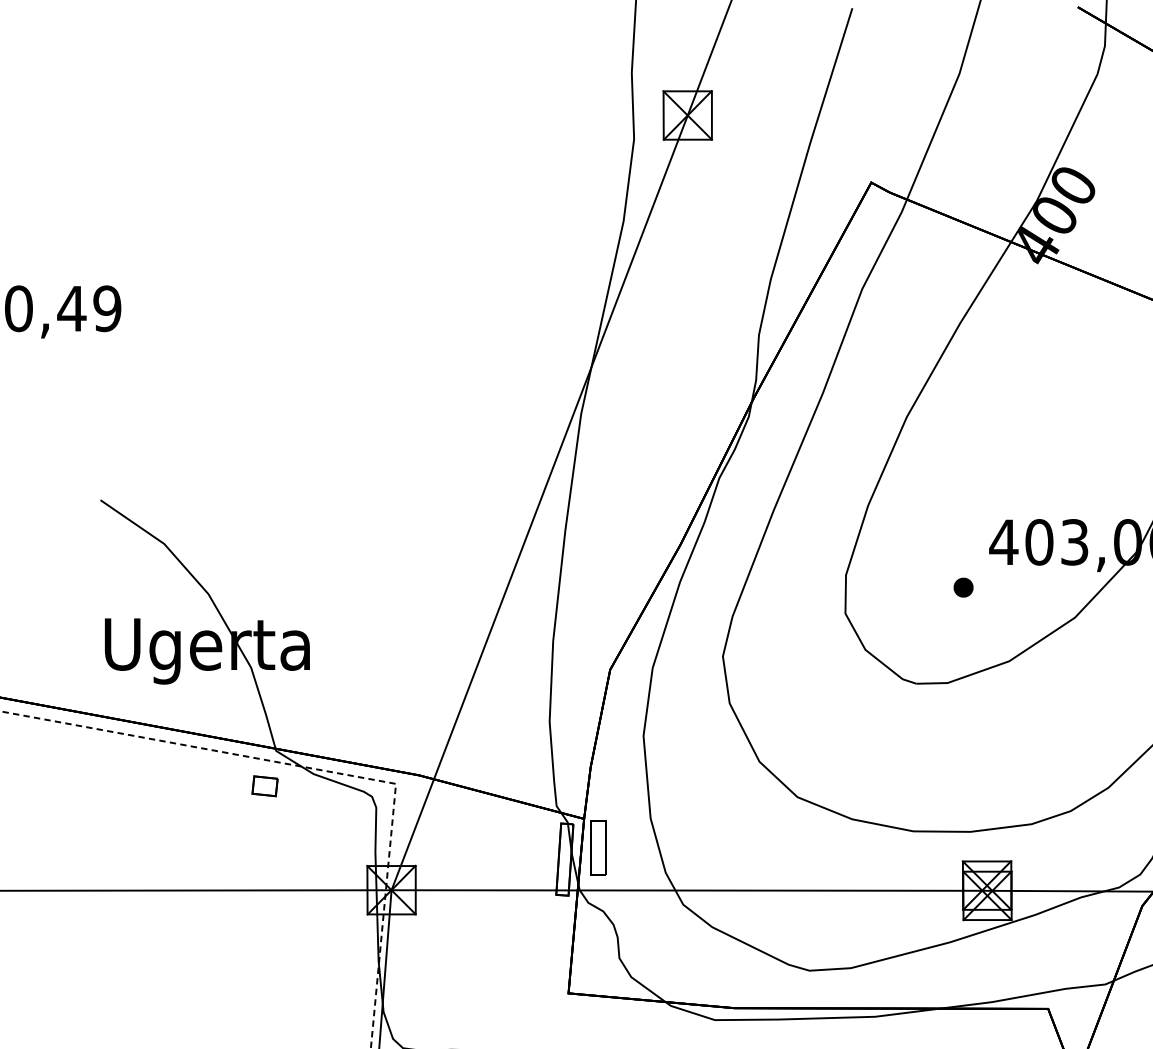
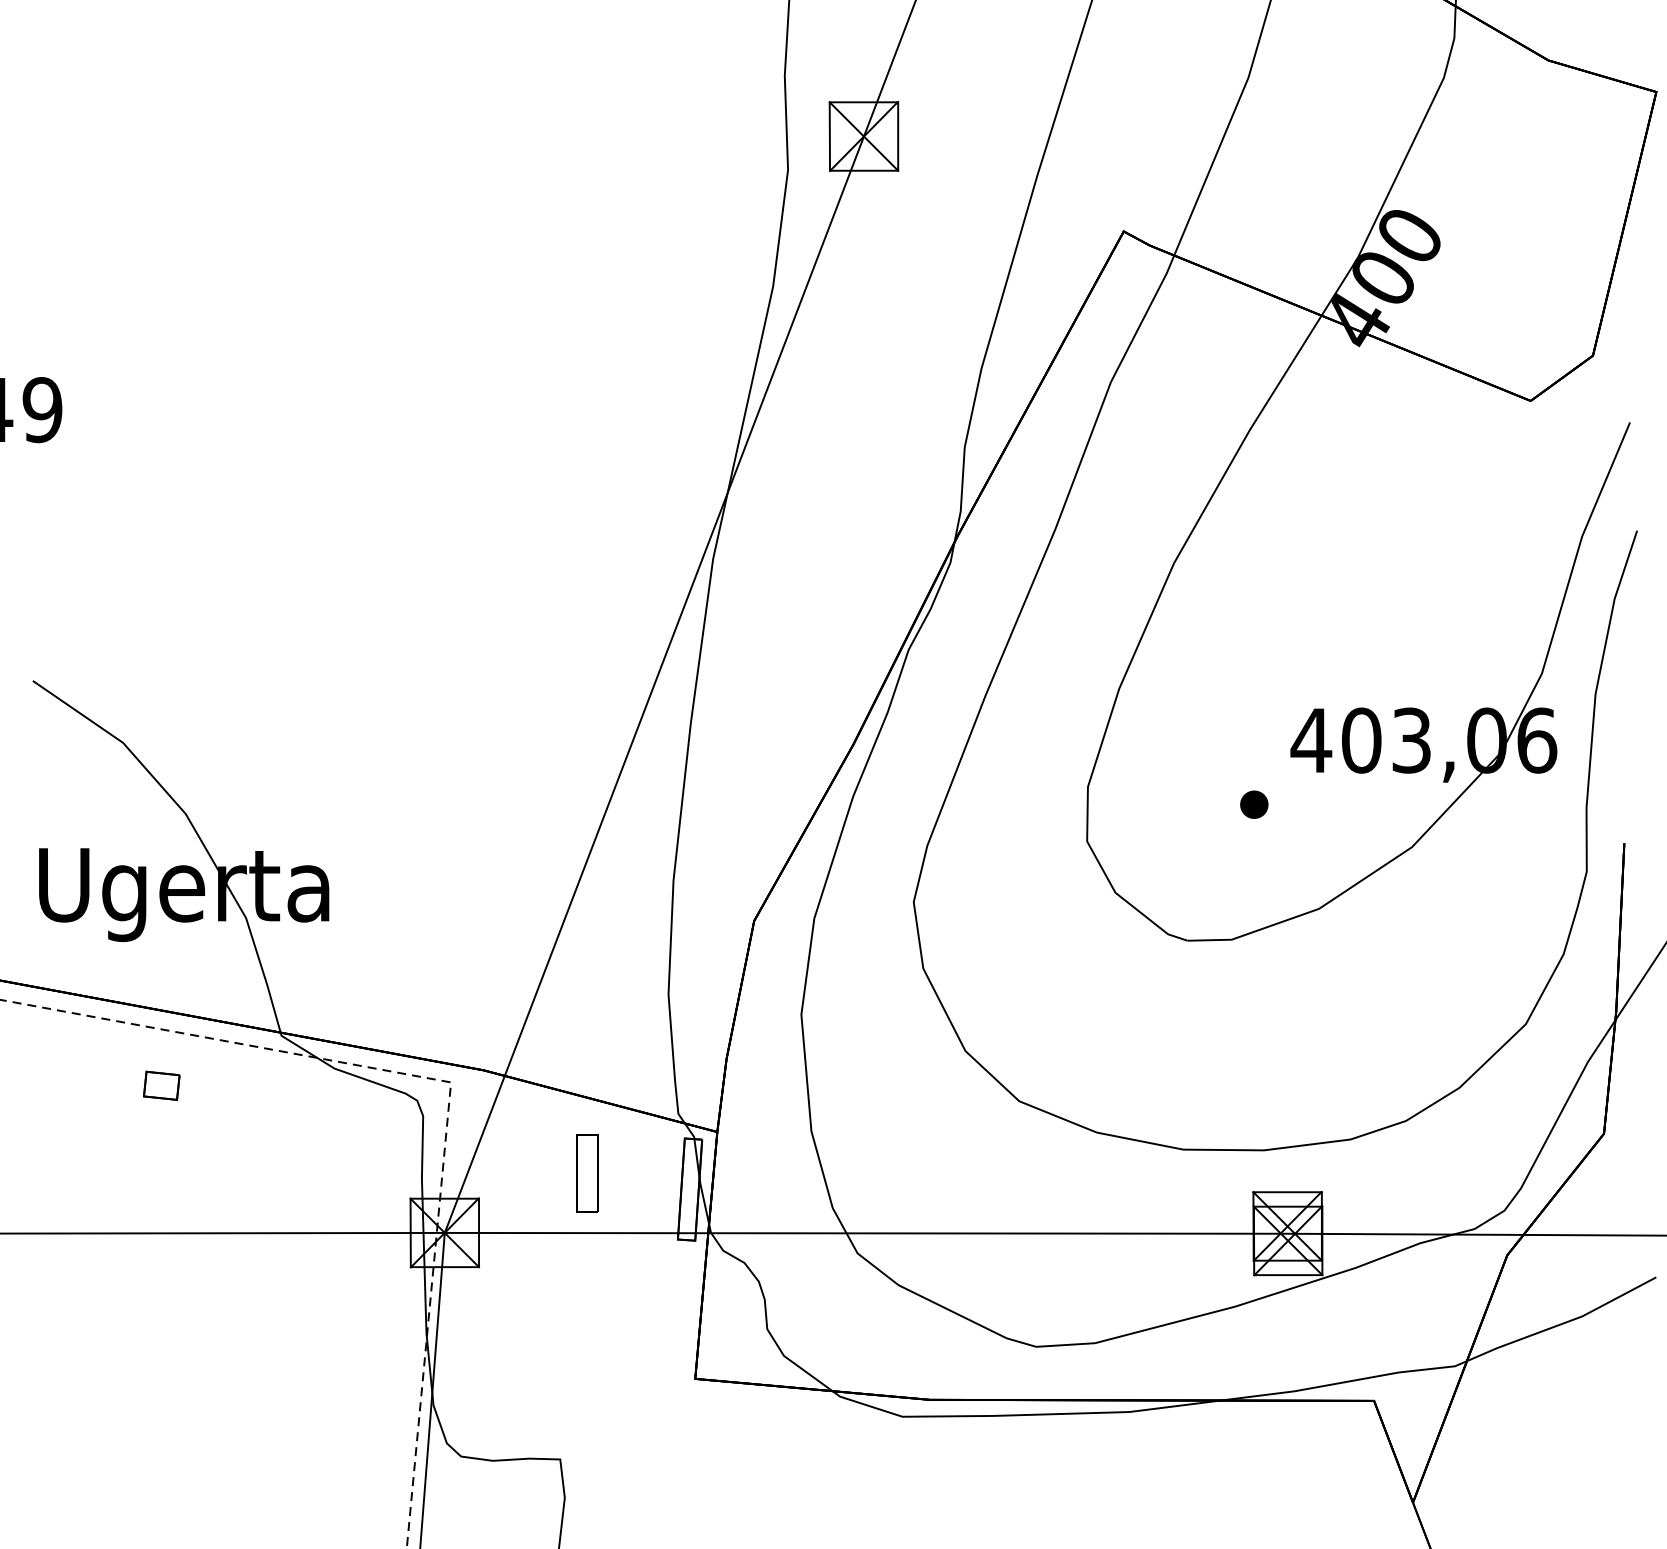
part: (264, 786) -> (161, 1085), moved
part: (598, 848) -> (587, 1173), moved

